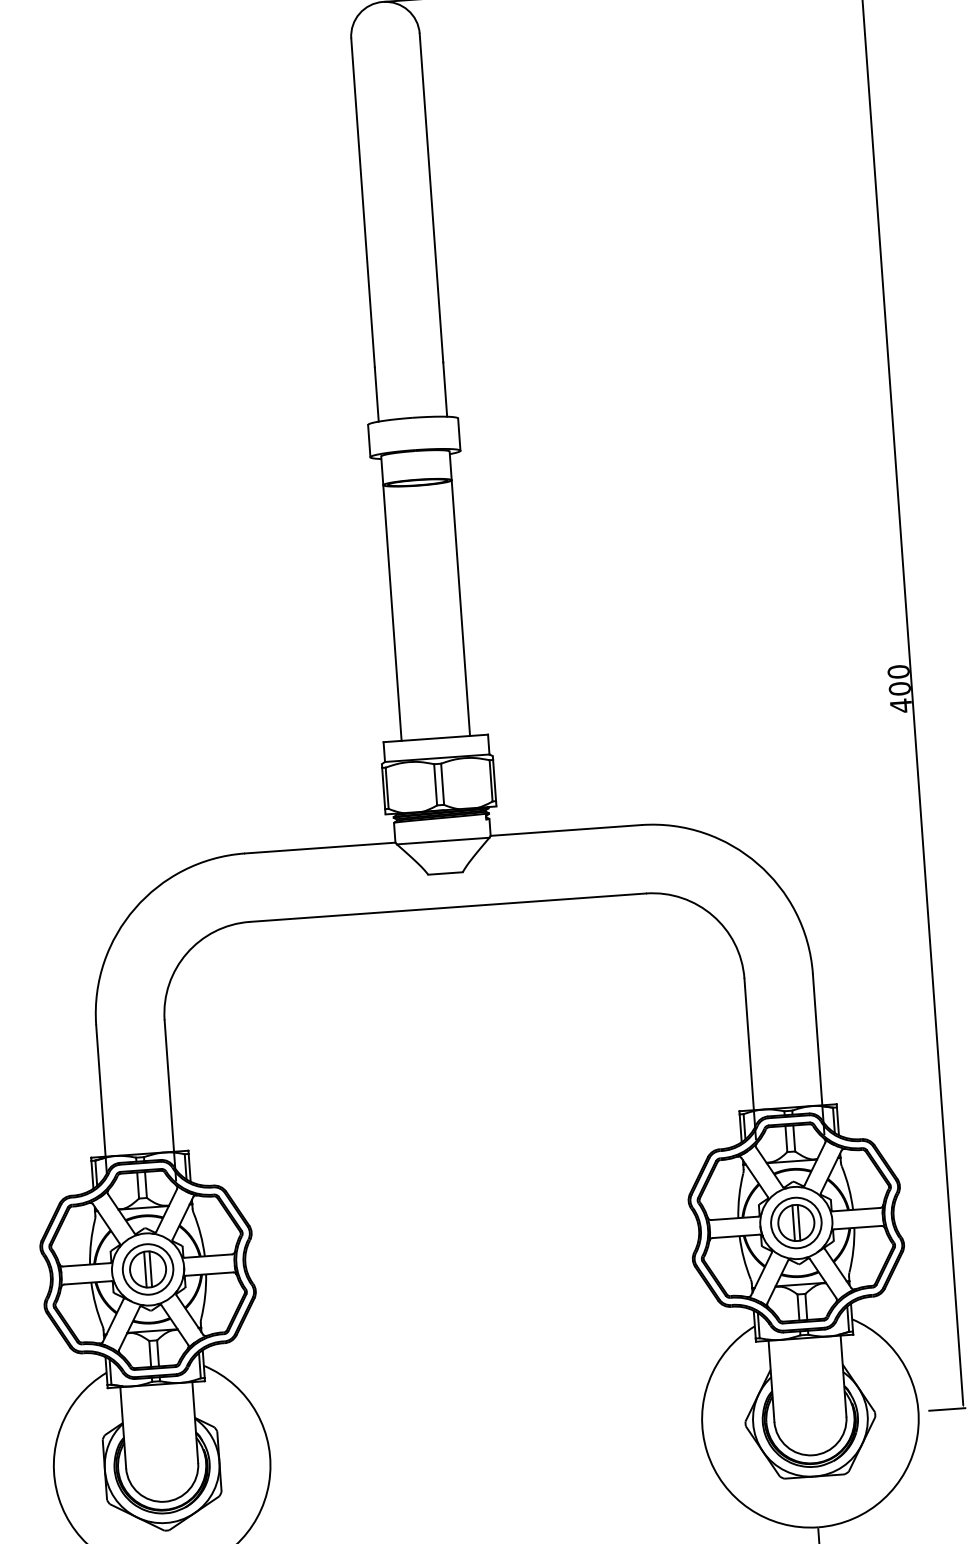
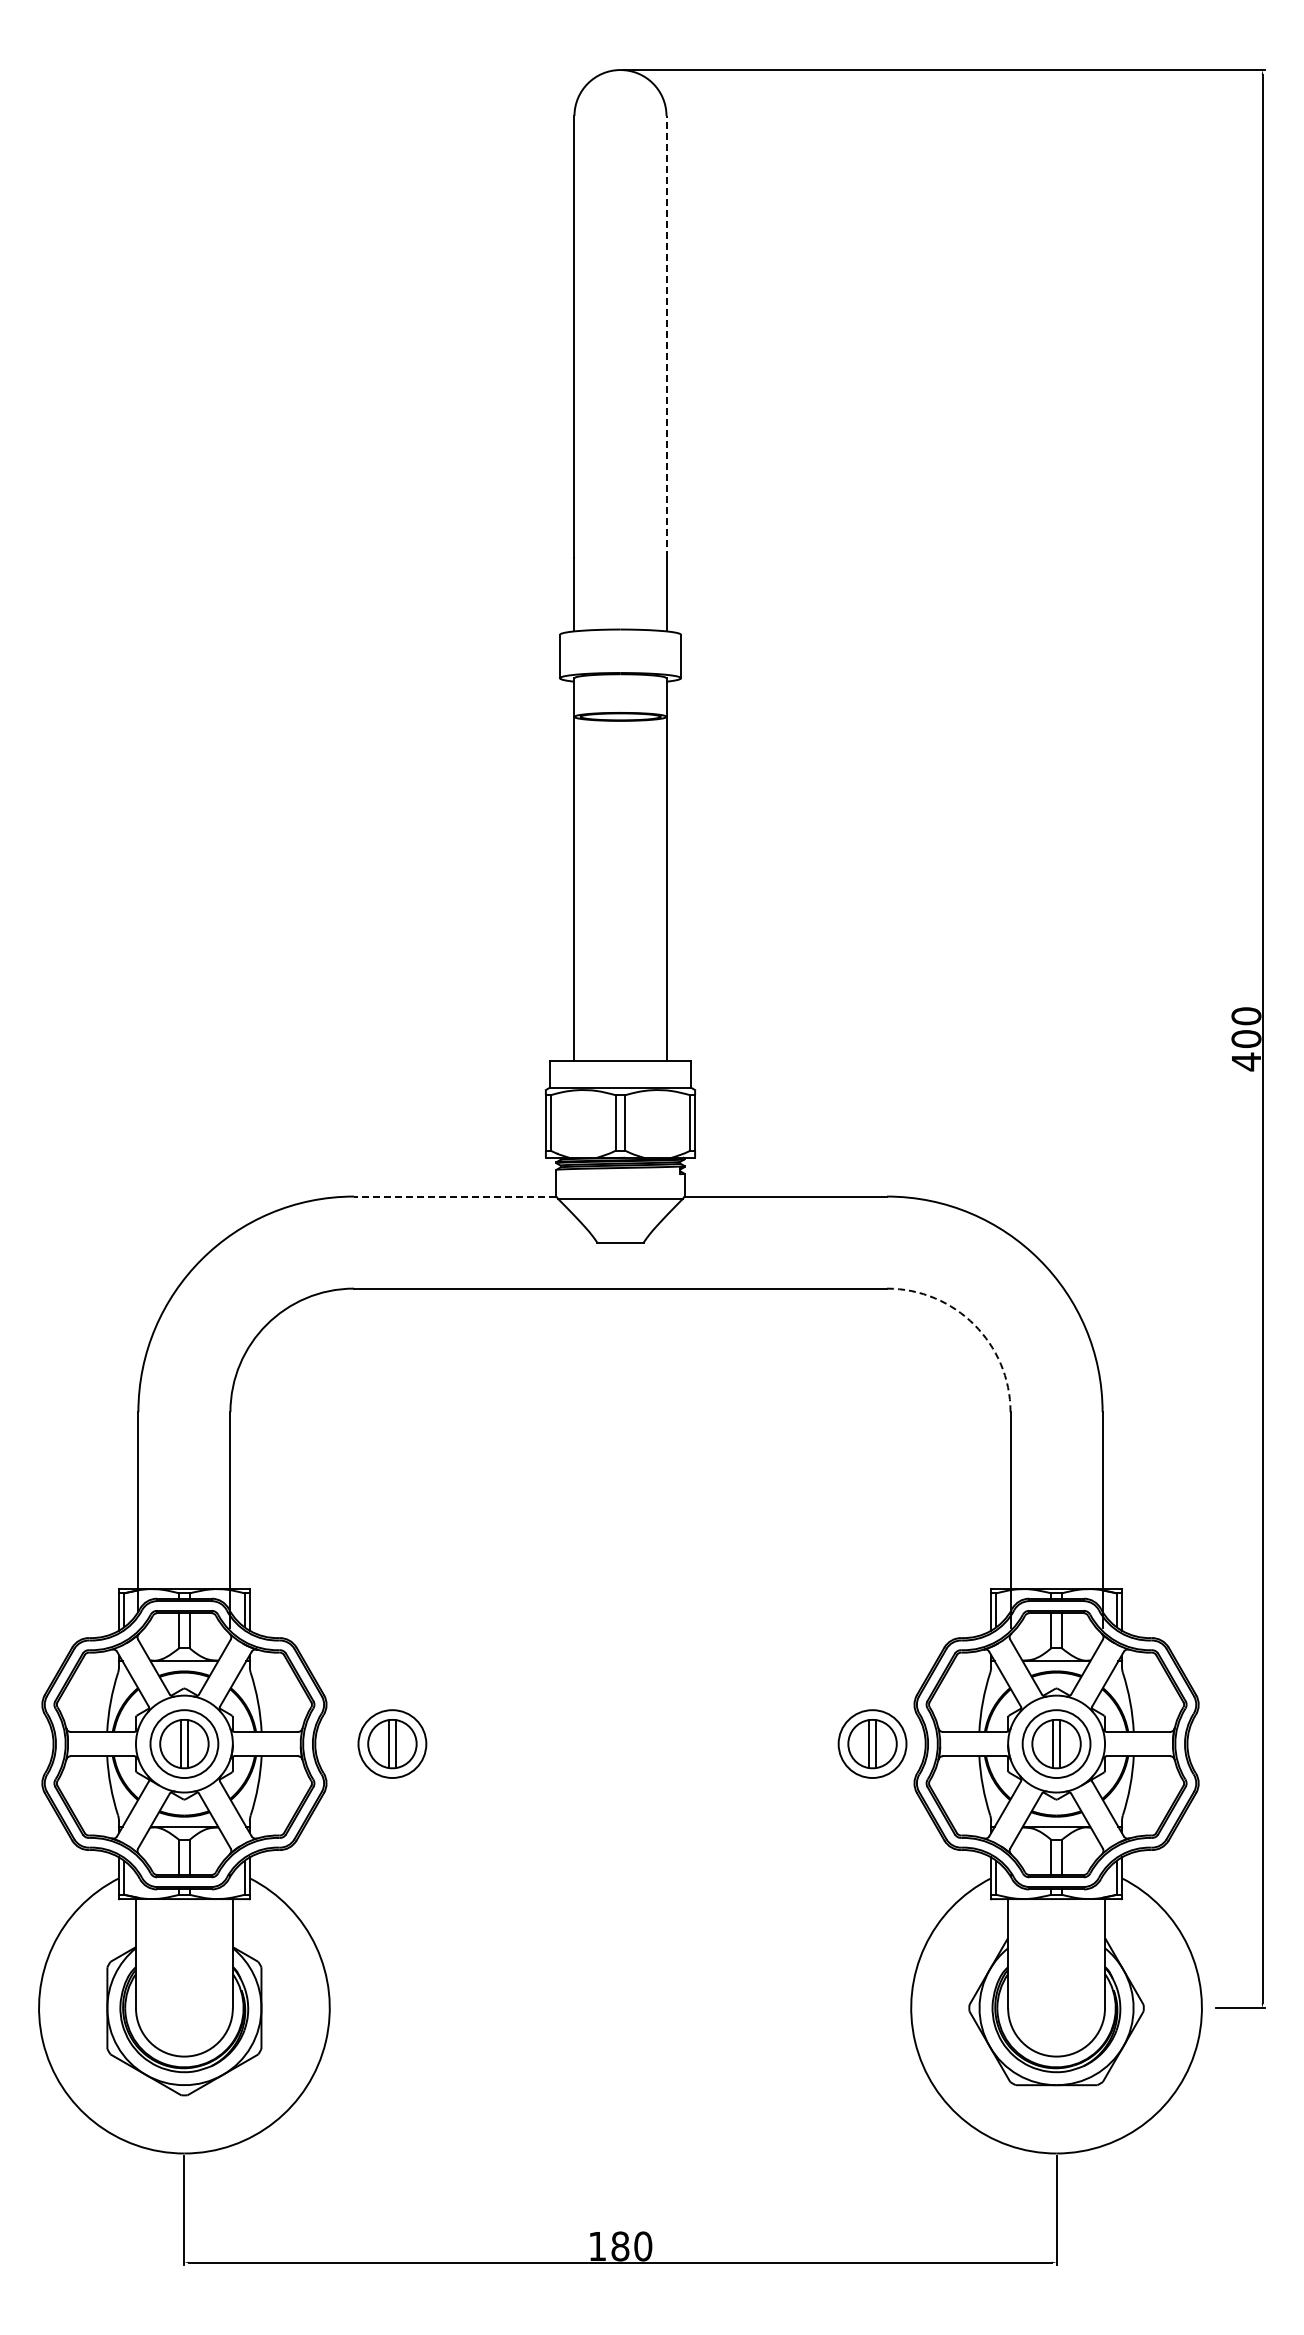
line: (431, 197) -> (666, 336), solid -> dashed
line: (319, 848) -> (454, 1196), solid -> dashed
arc: (713, 915) -> (974, 1324), solid -> dashed
part: (659, 1232) -> (872, 1743), added
part: (302, 1257) -> (392, 1743), added

